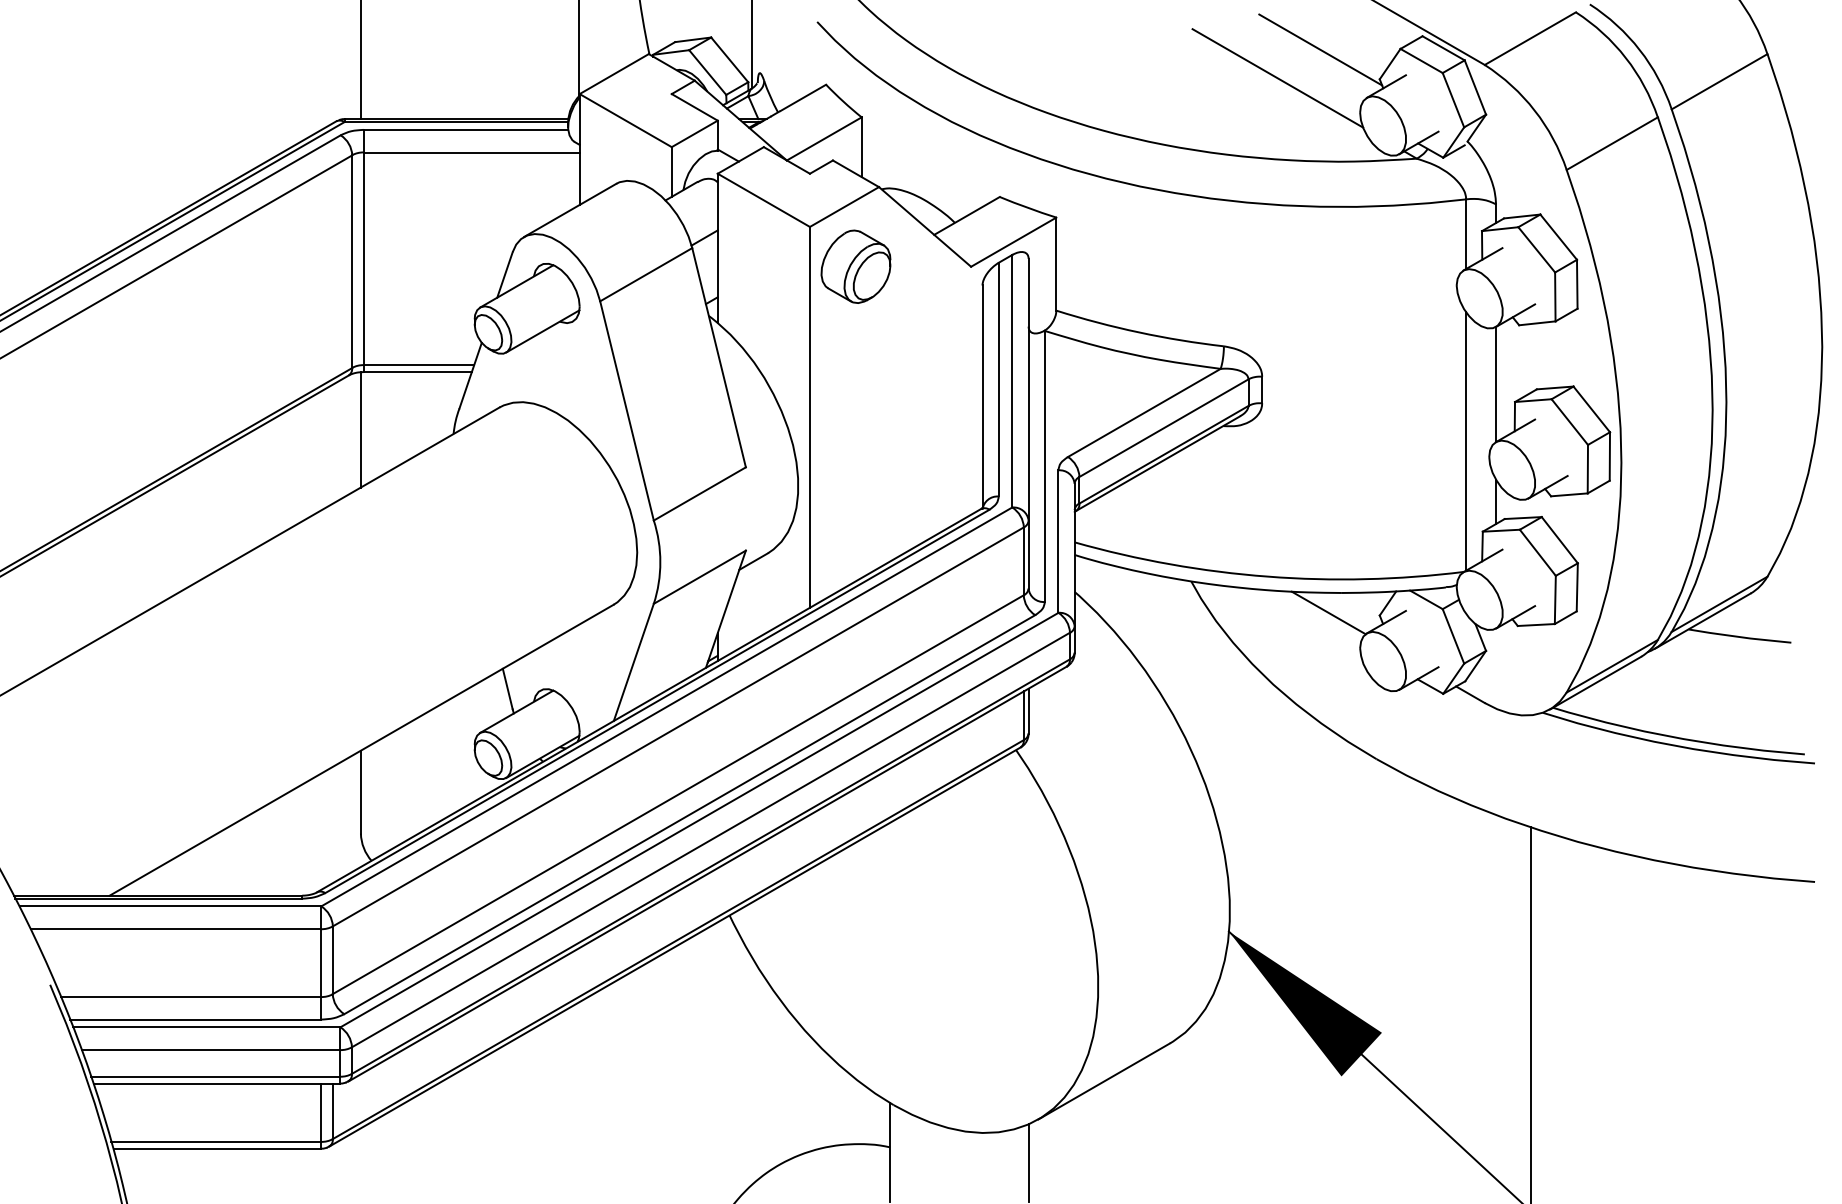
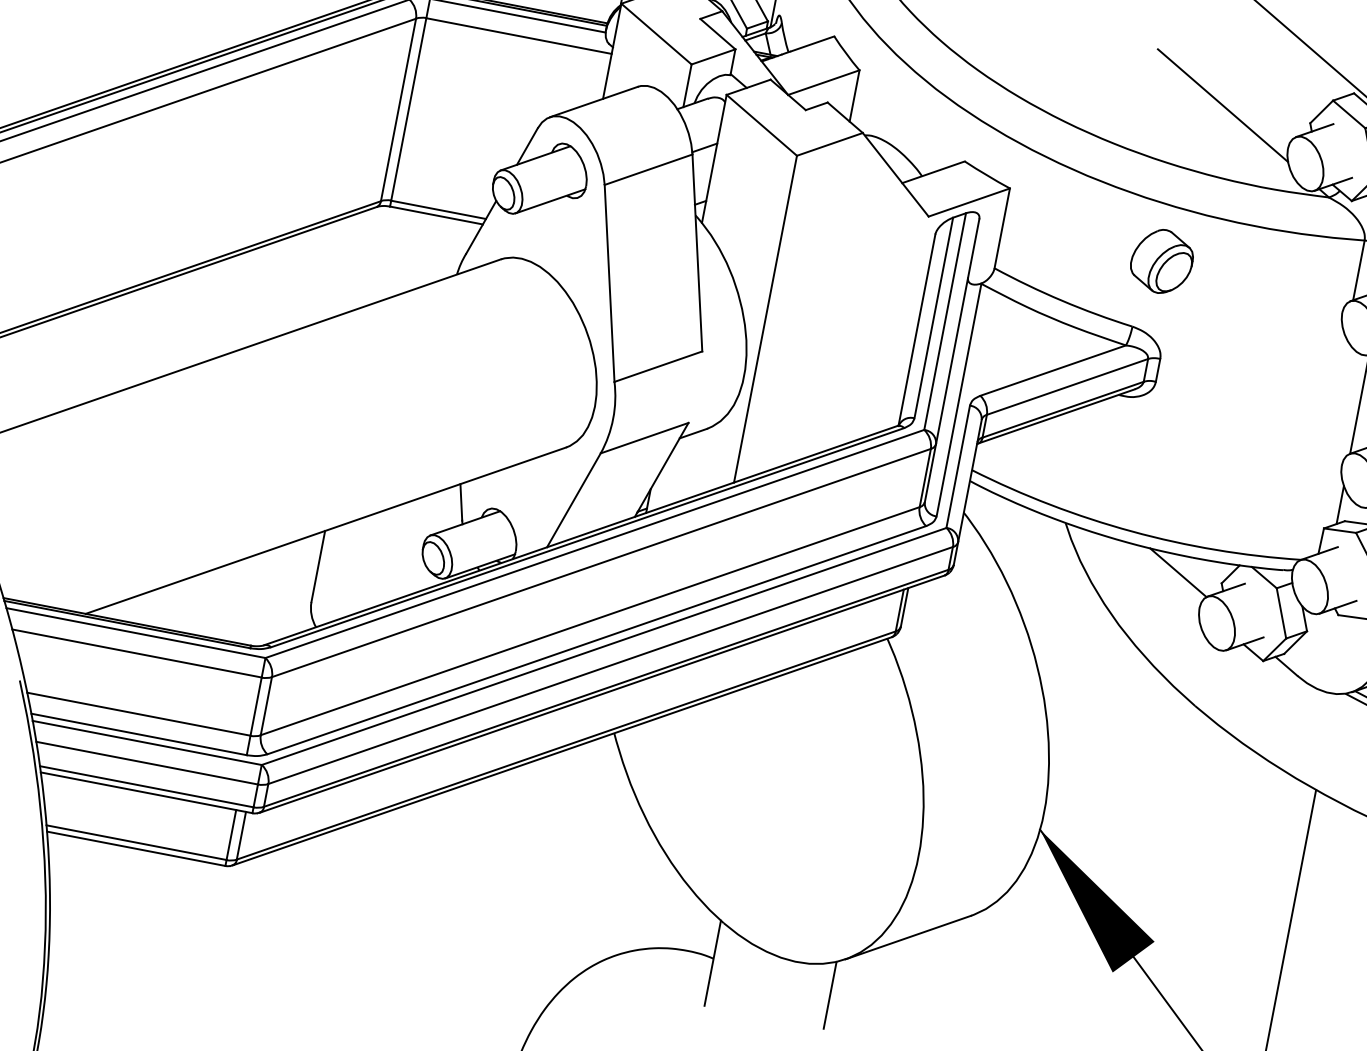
line: (1320, 49) -> (1264, 87), removed
part: (855, 266) -> (1161, 261), moved
line: (360, 429) -> (377, 255), removed
line: (1466, 441) -> (1324, 448), removed

